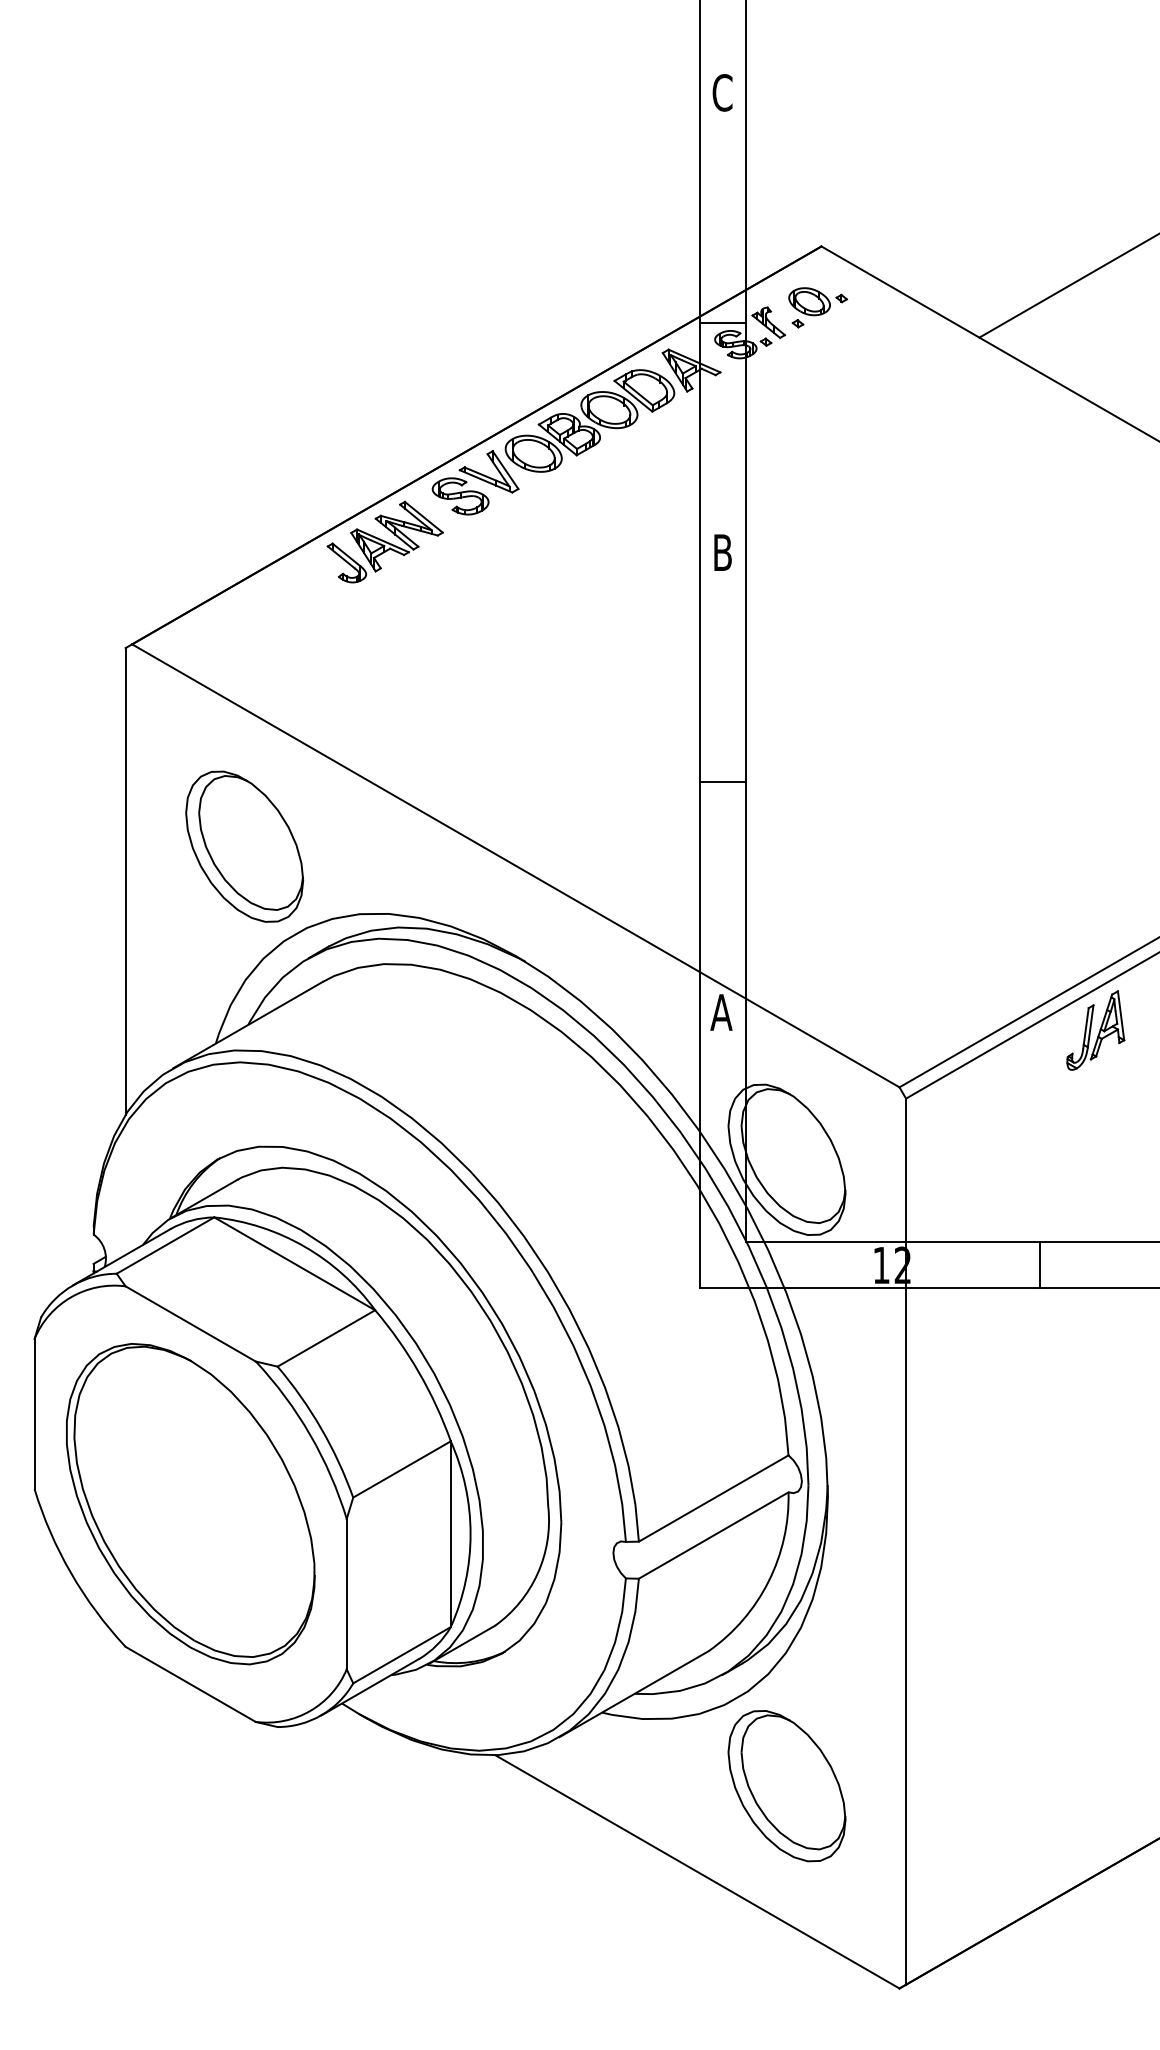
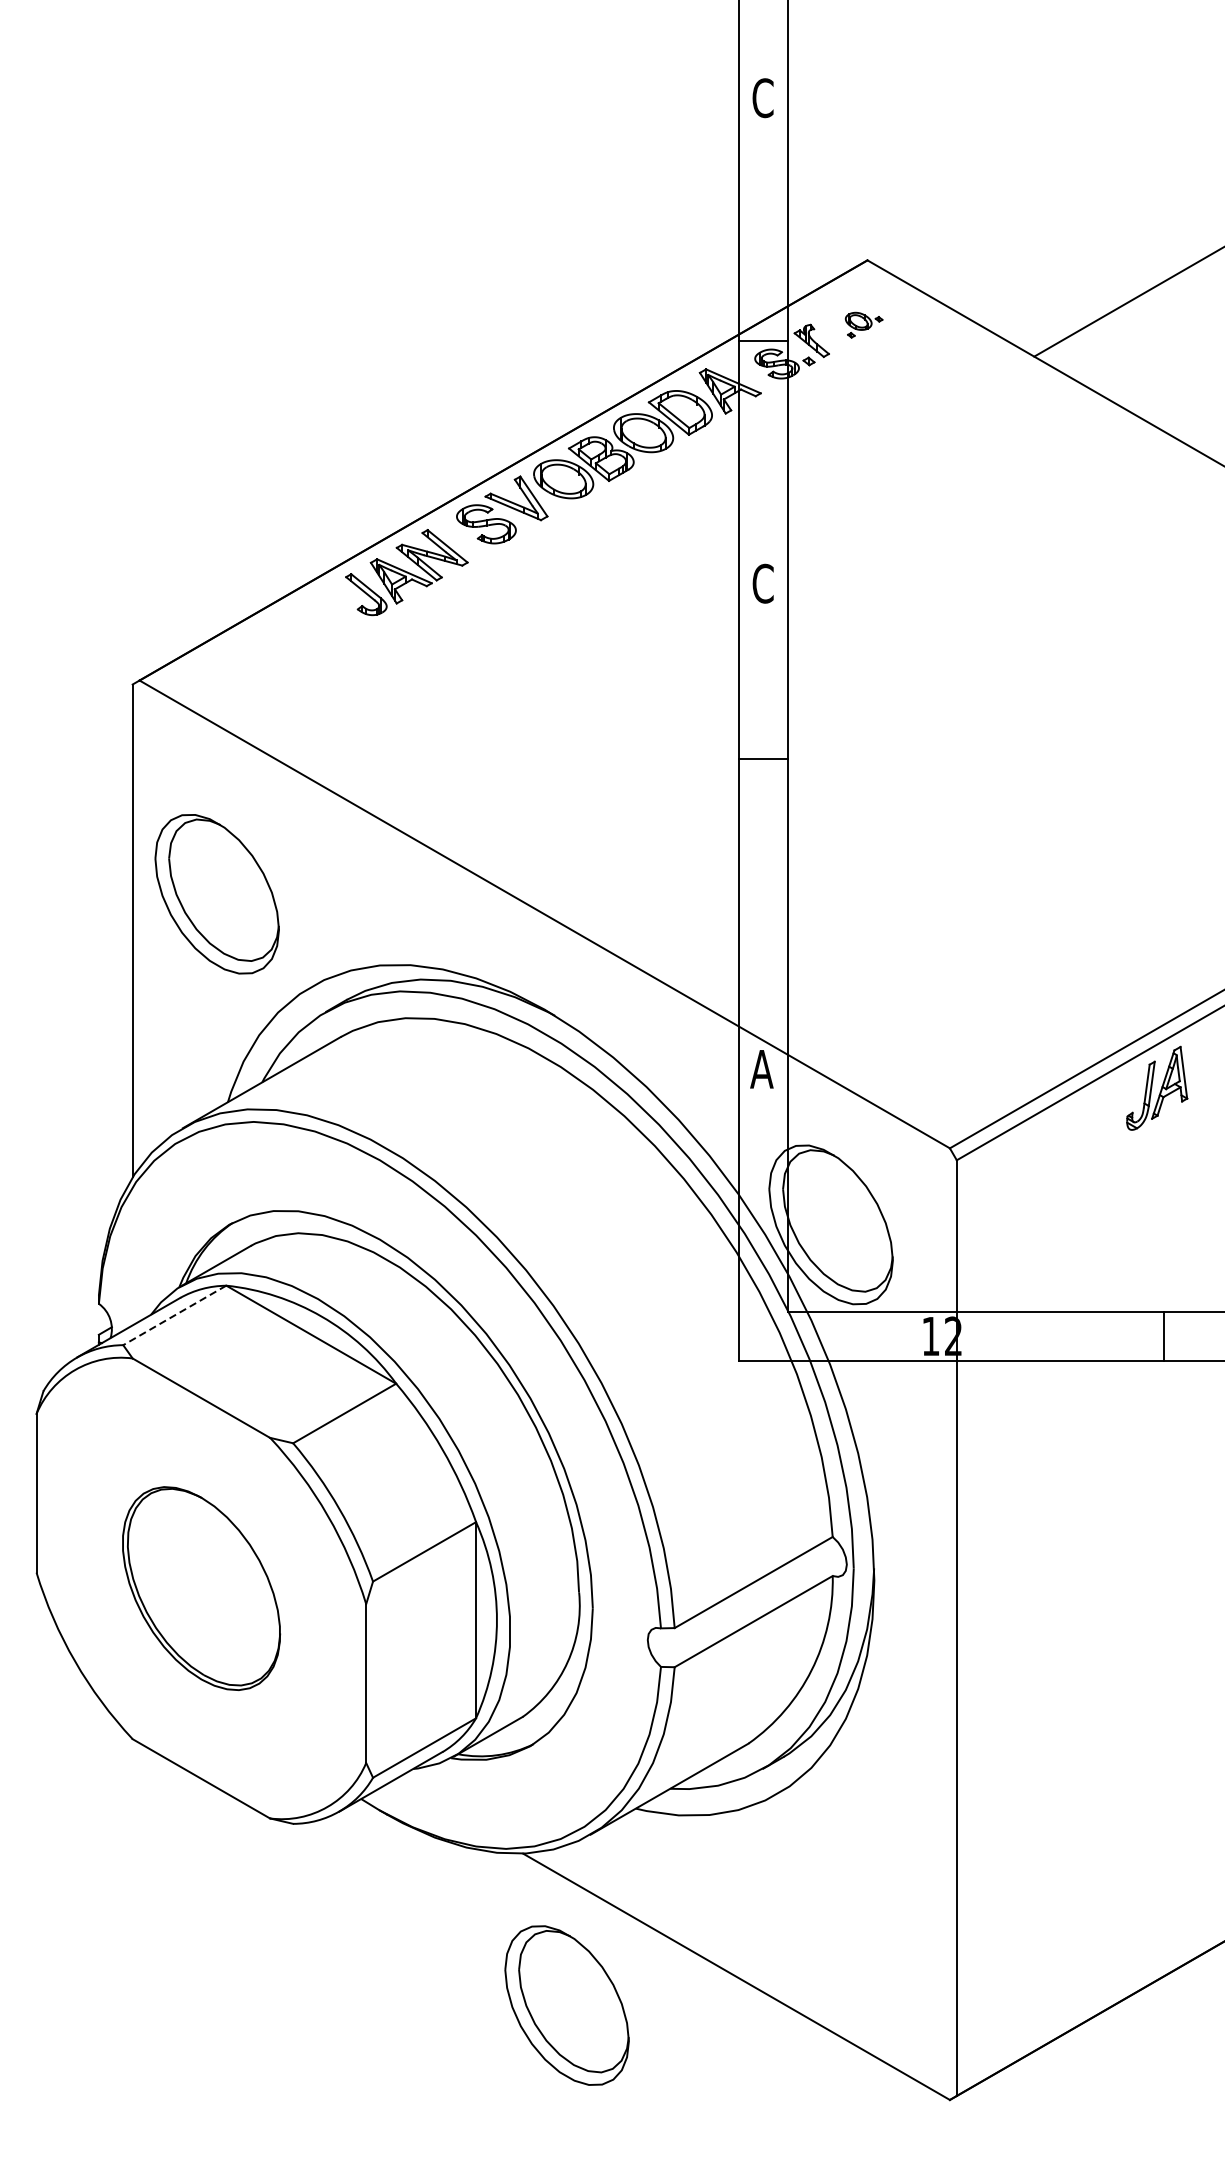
part: (818, 307) -> (864, 324), size x0.6
text: (722, 552) -> (762, 583), B -> C
line: (722, 782) -> (762, 758), moved
part: (244, 846) -> (217, 894), moved
line: (165, 1245) -> (174, 1315), solid -> dashed
line: (1040, 1265) -> (1164, 1336), moved
part: (190, 1504) -> (201, 1588), size x0.6
part: (786, 1786) -> (566, 2005), moved

